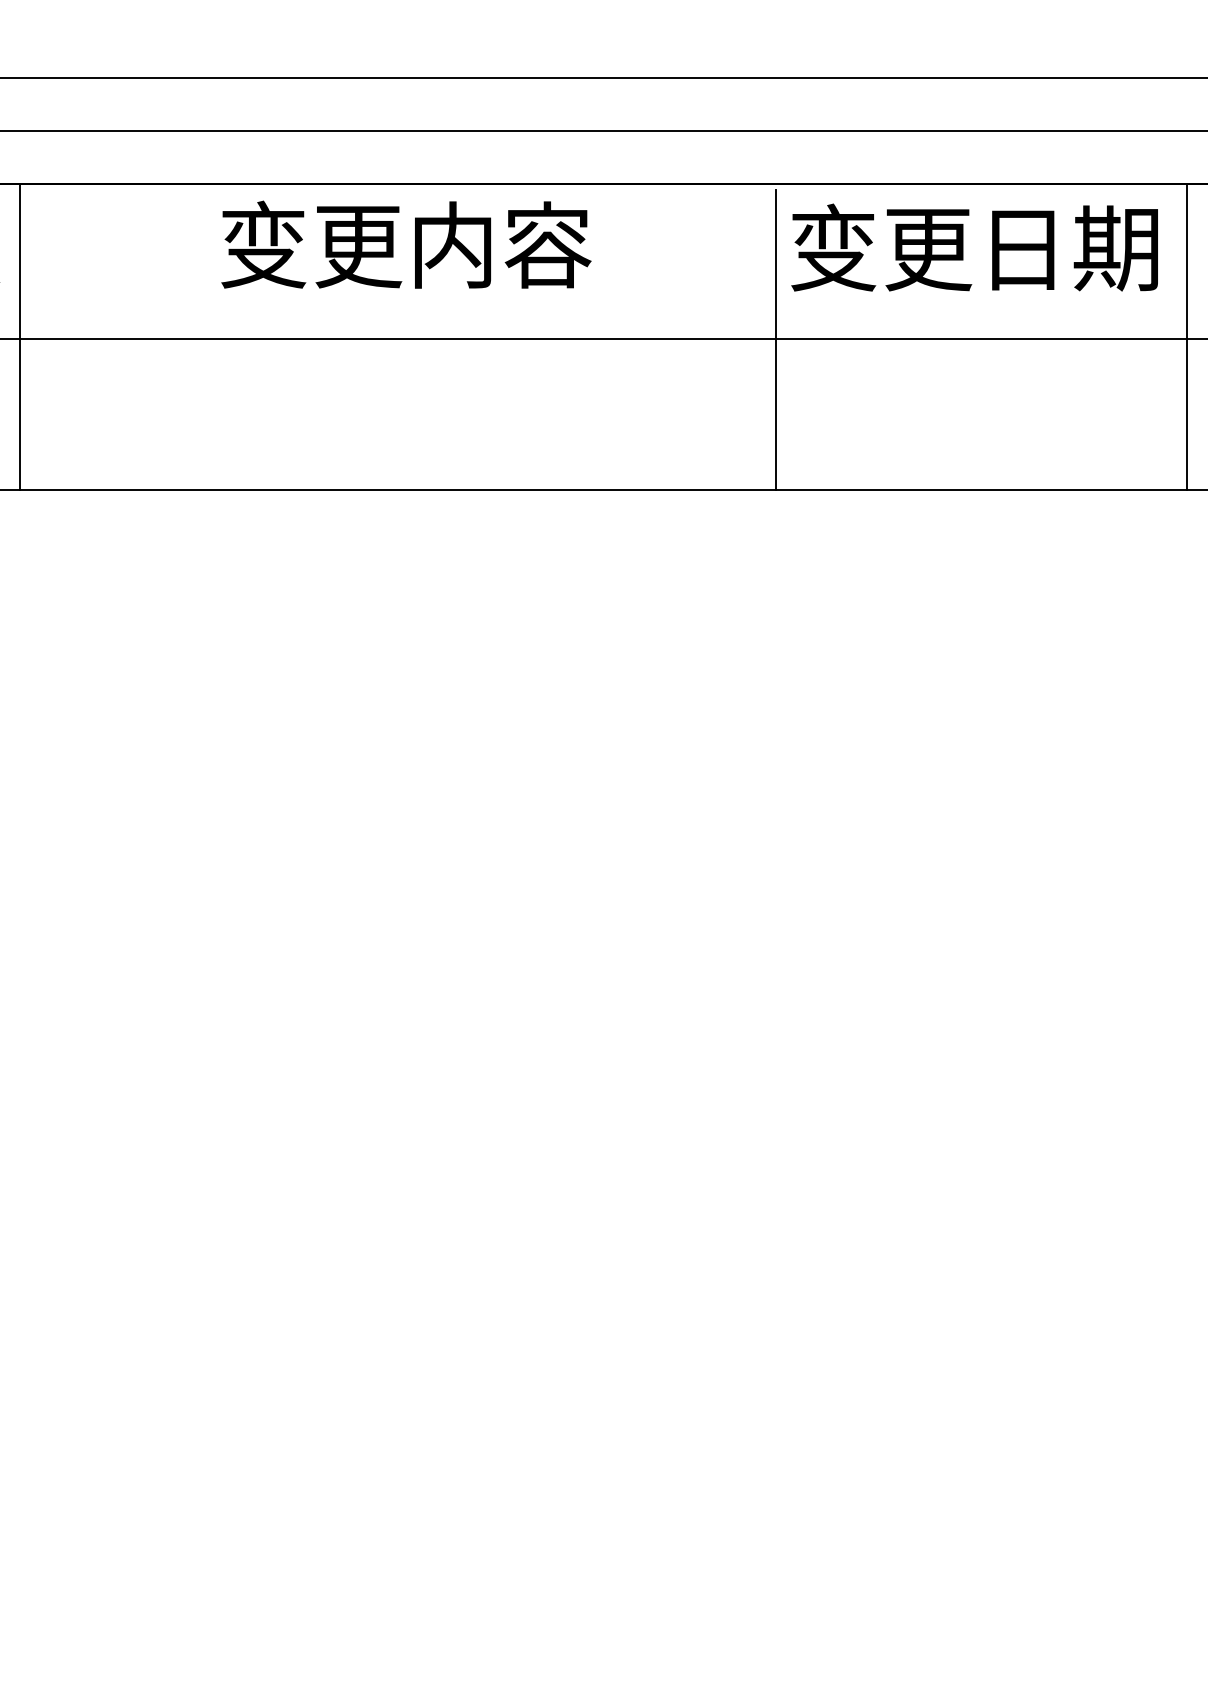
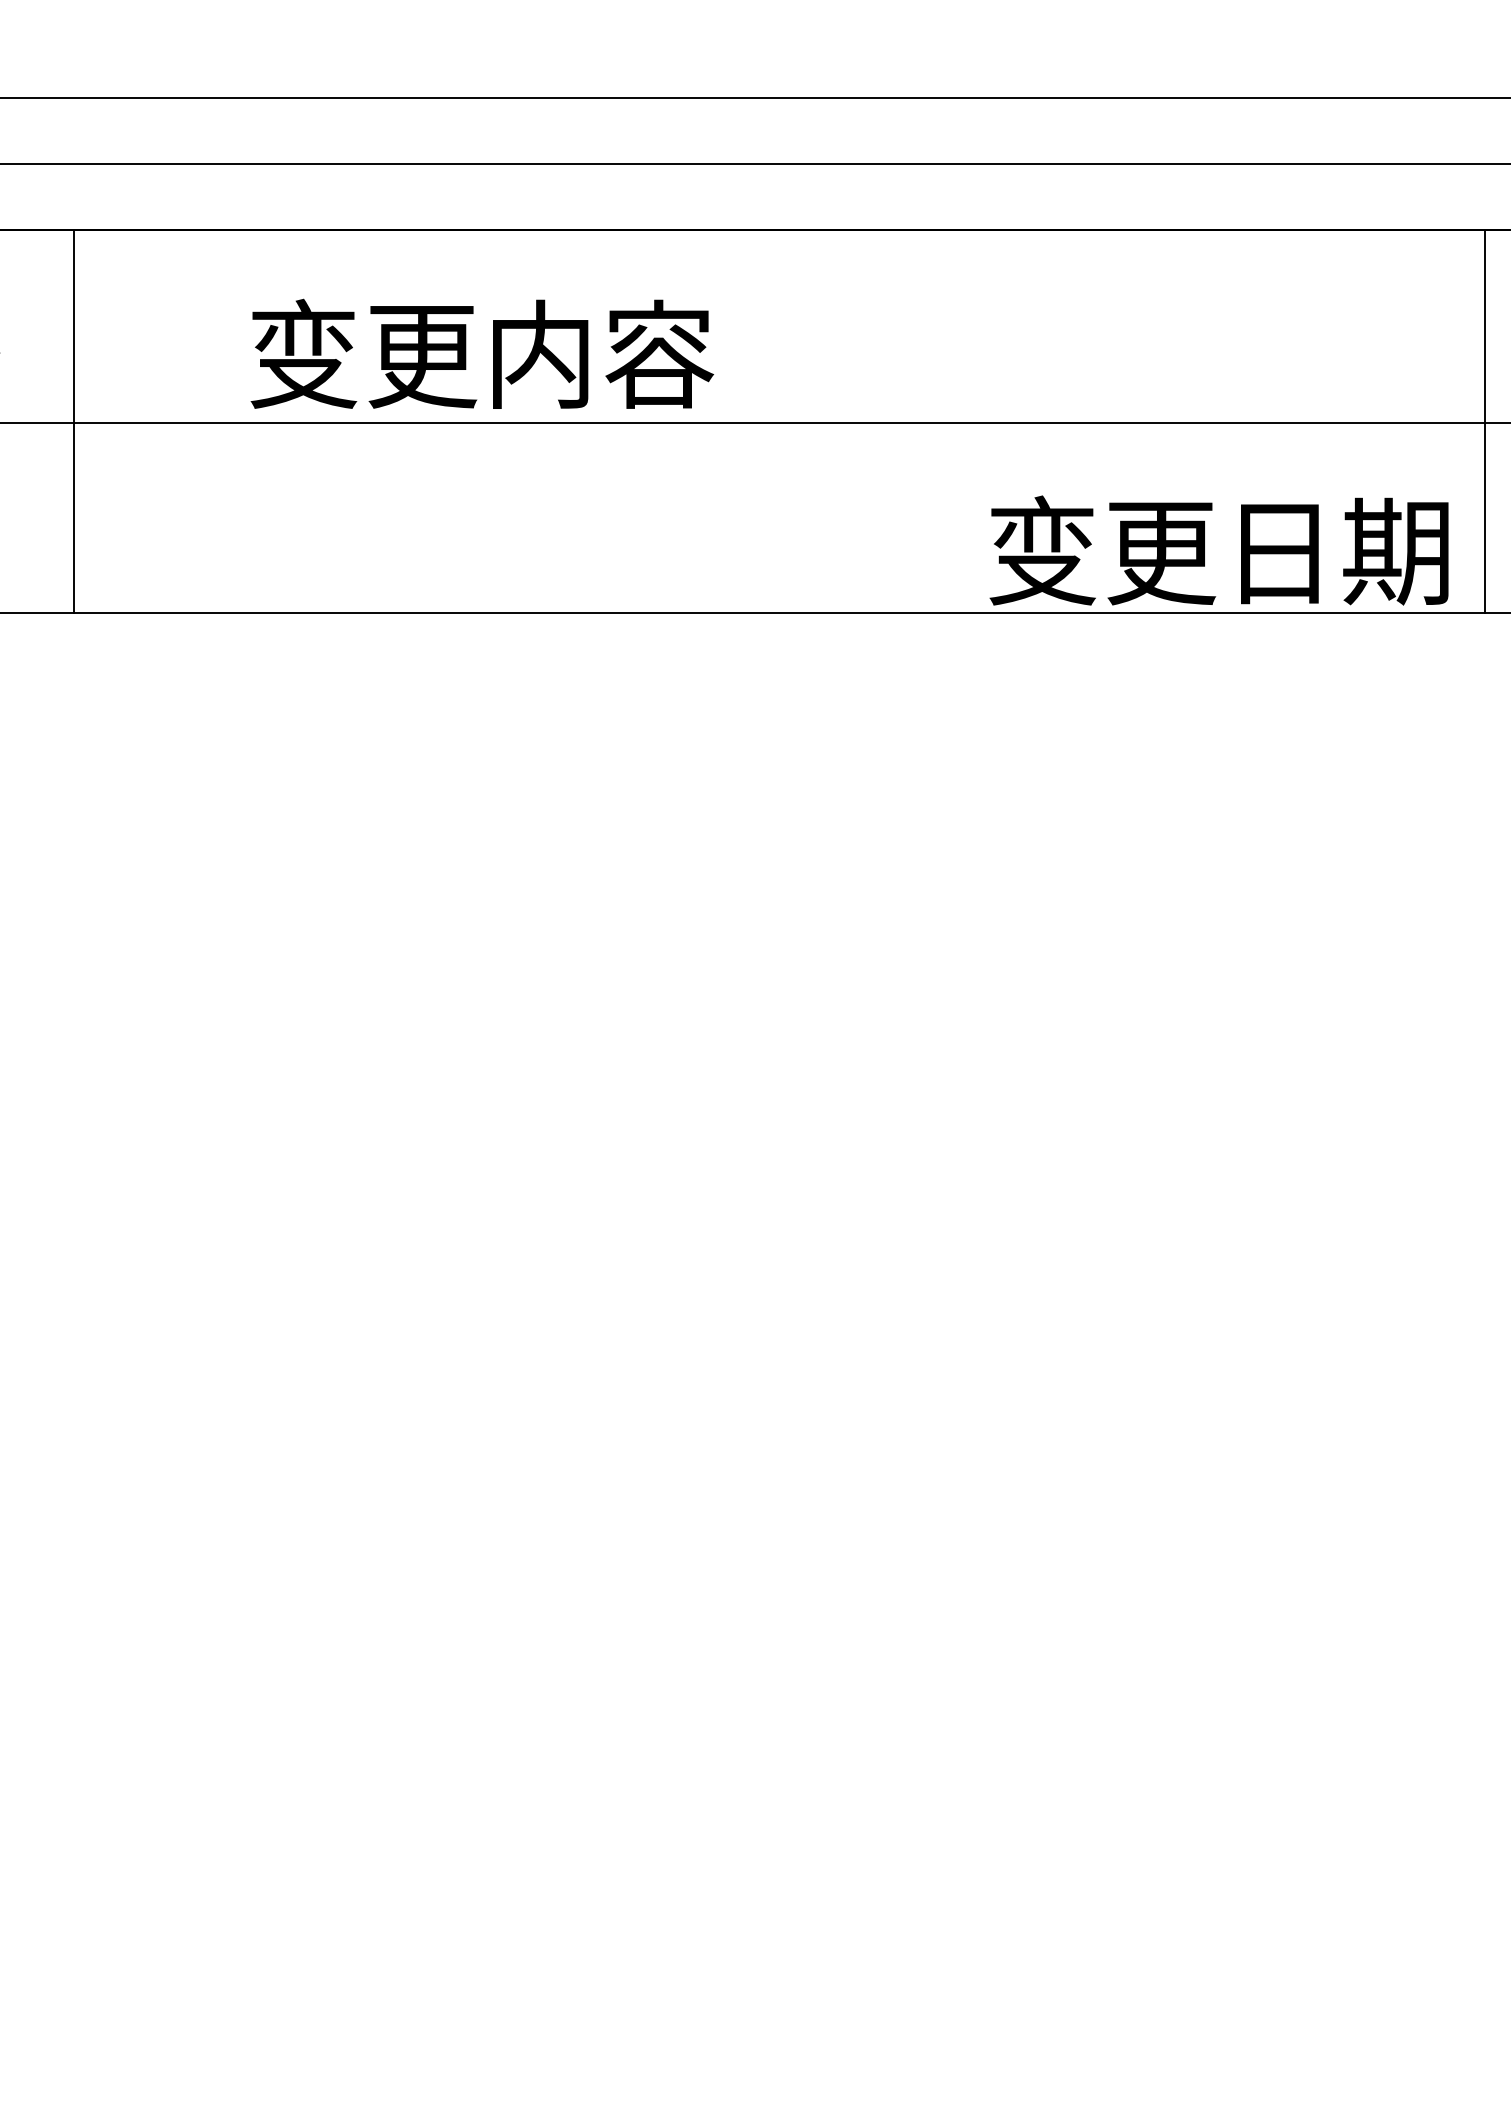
text: (406, 244) -> (482, 353), moved
text: (974, 247) -> (1218, 550), moved
line: (20, 337) -> (74, 421), moved
line: (775, 339) -> (970, 424), removed

